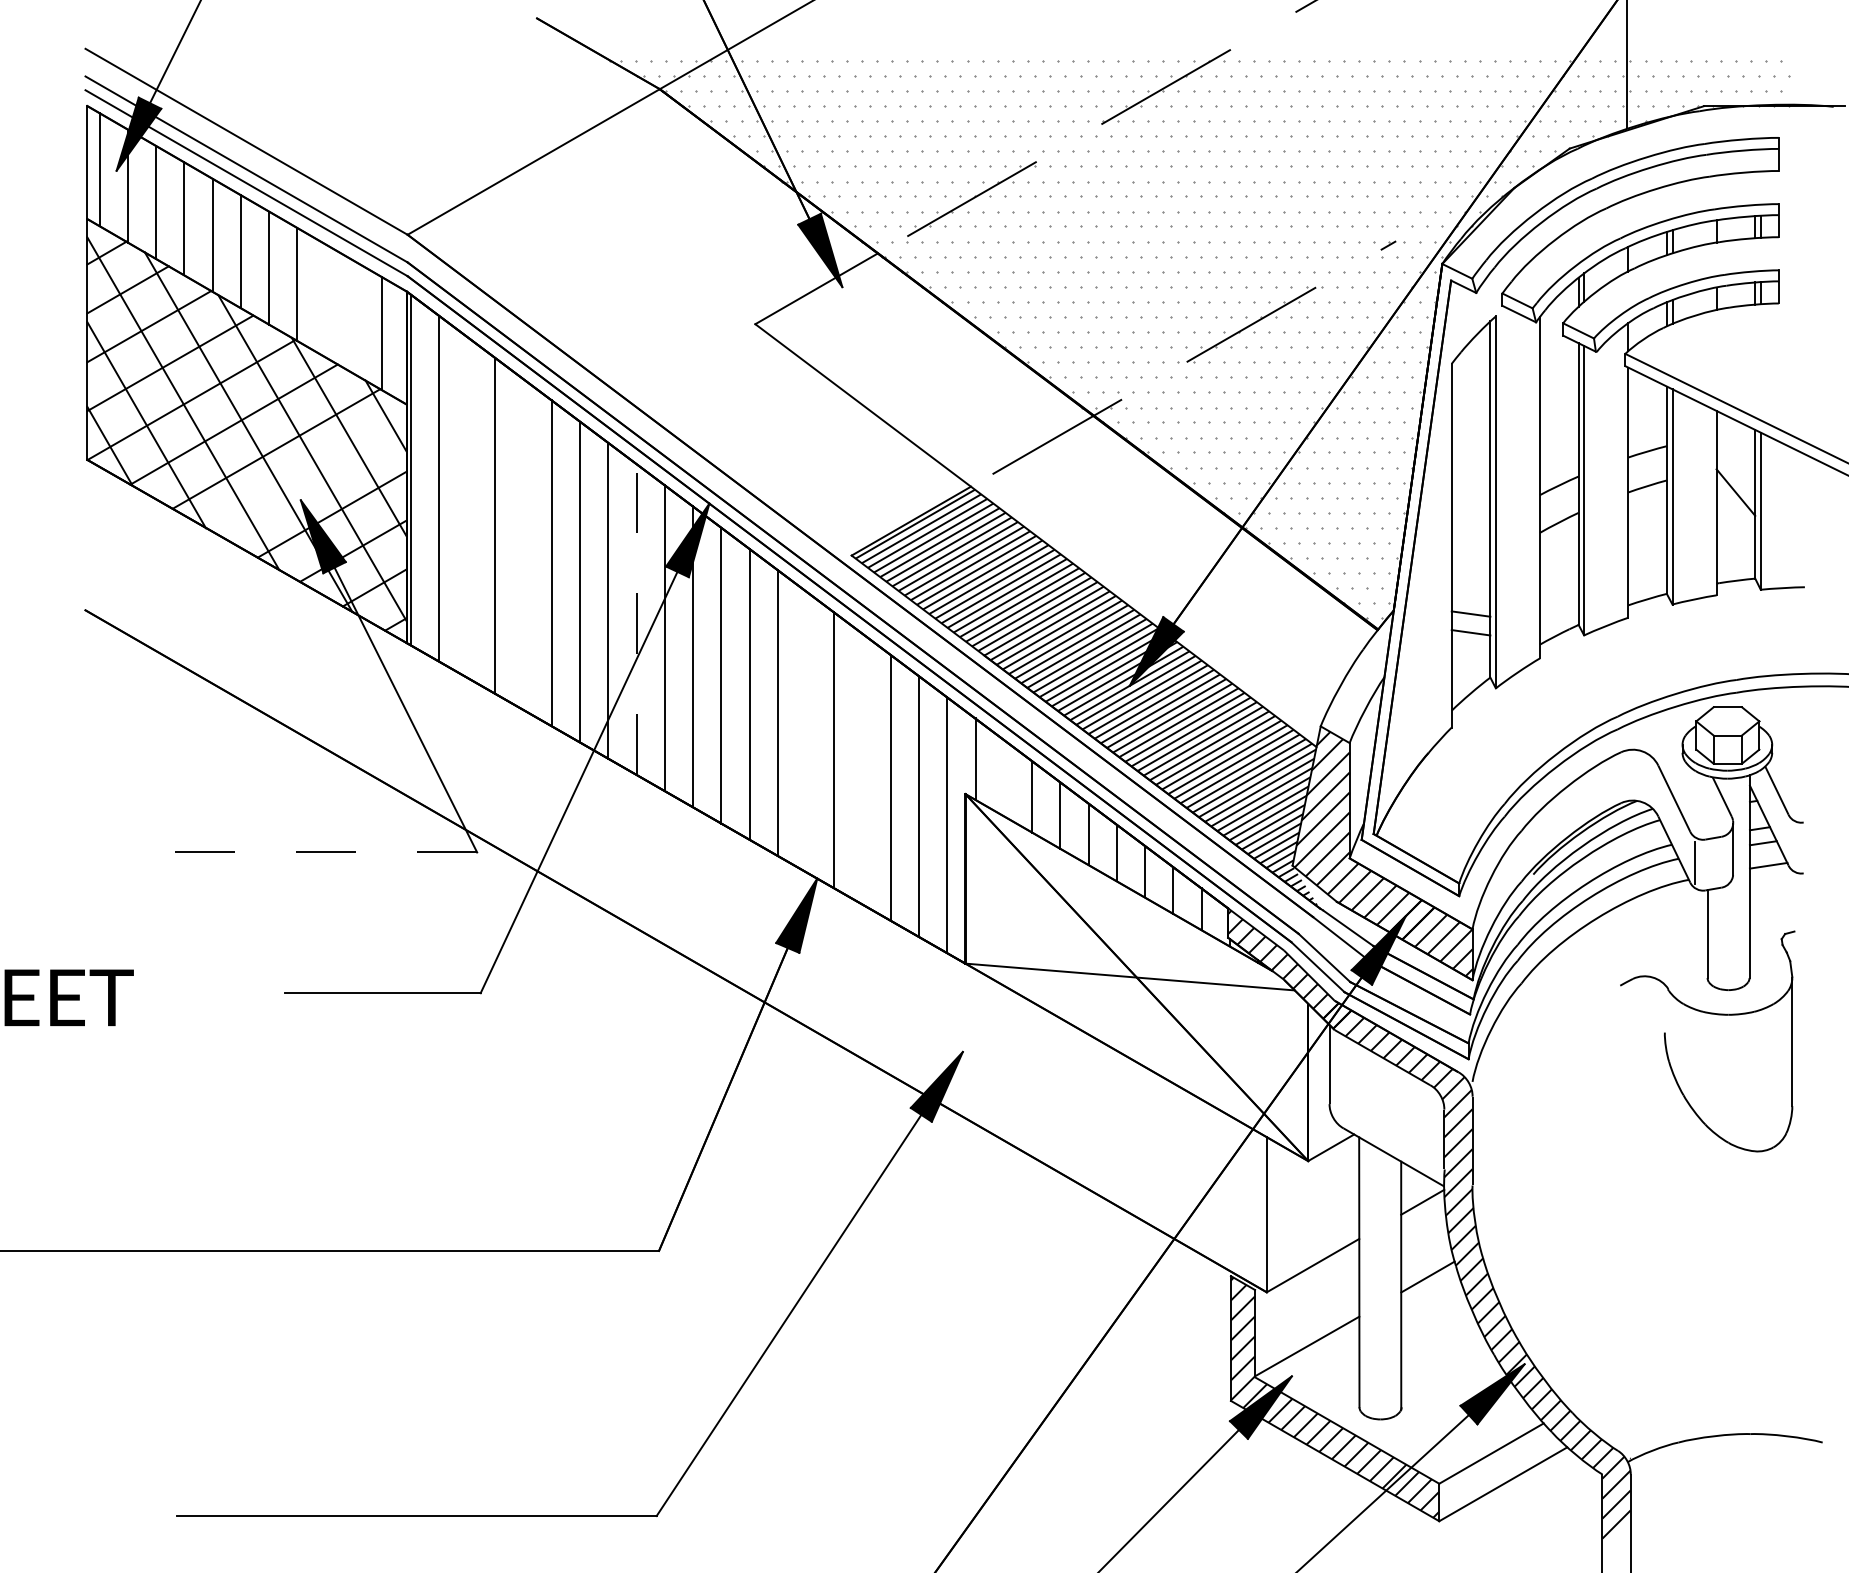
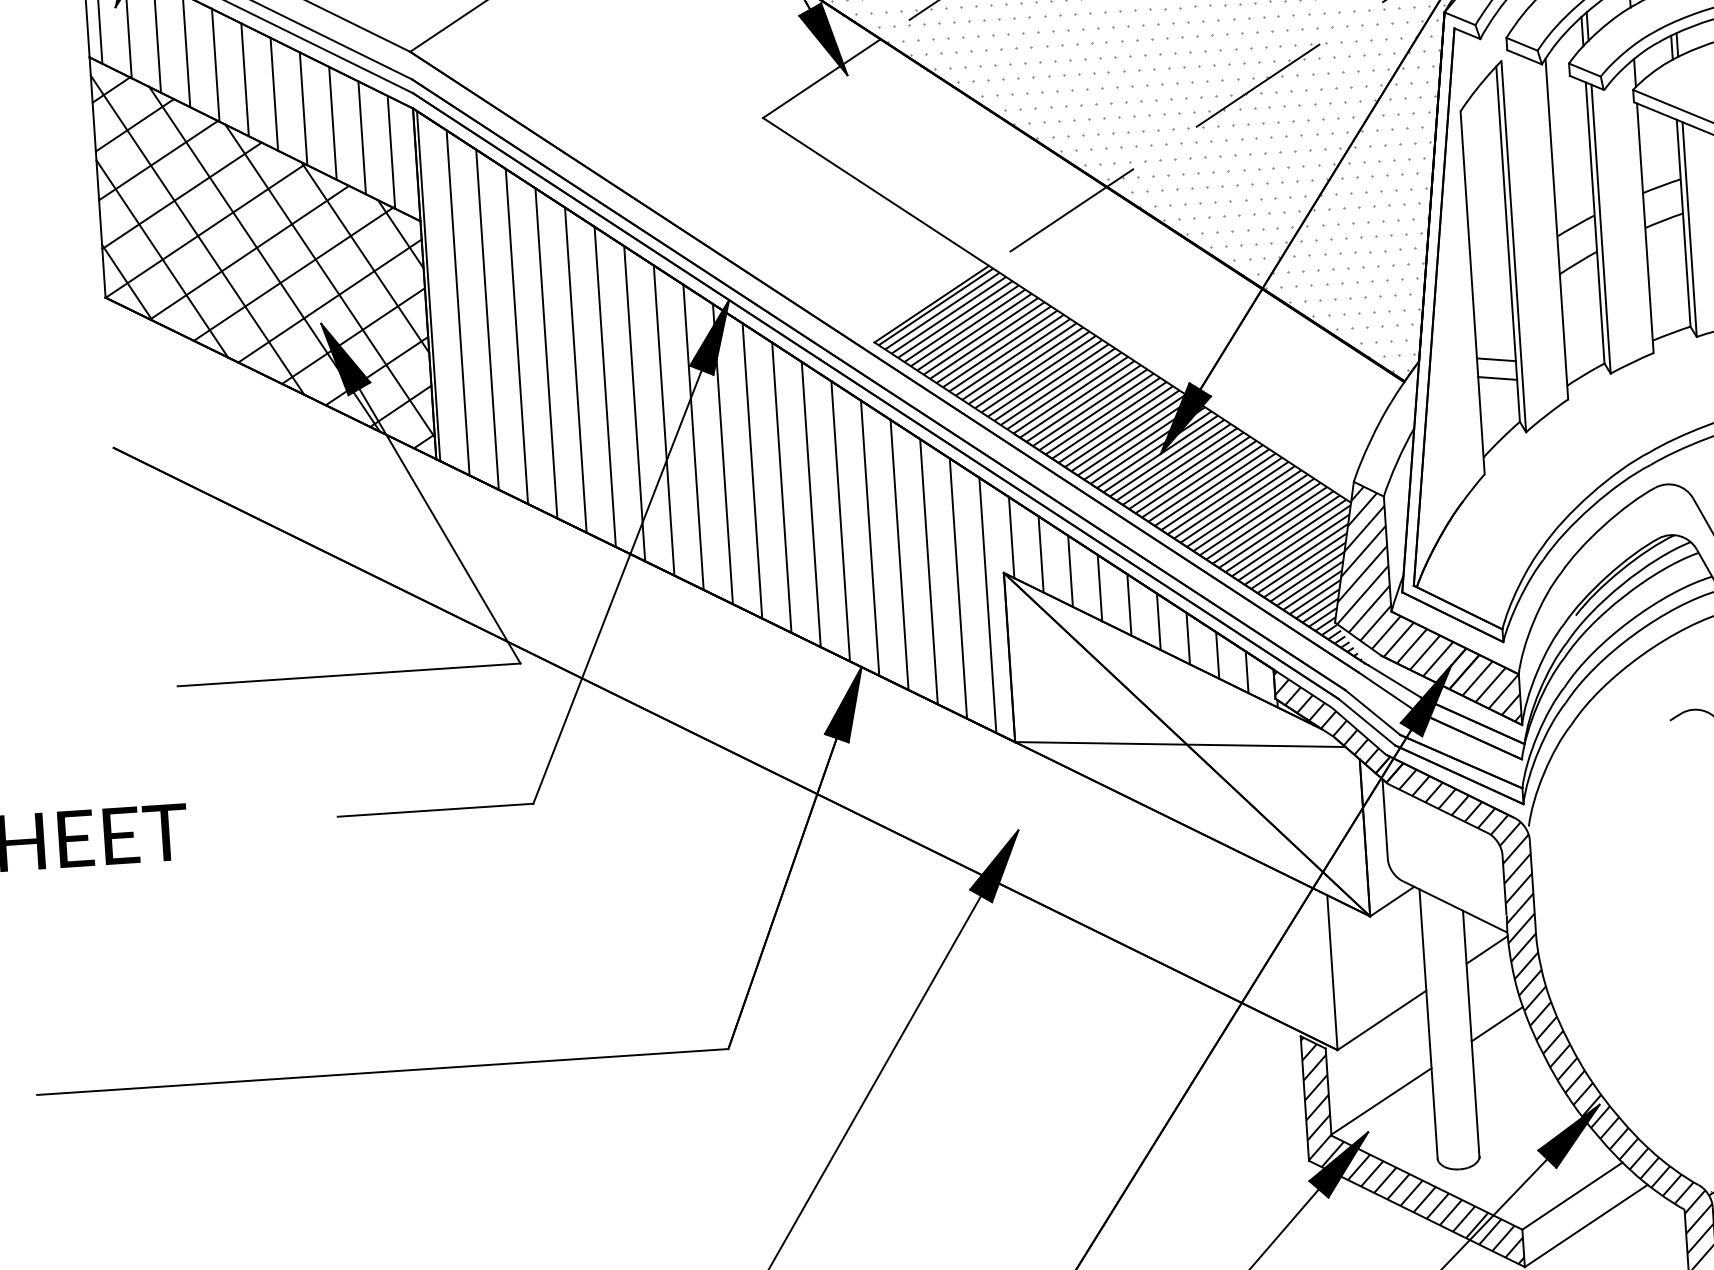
line: (325, 300) -> (332, 122), added
line: (354, 316) -> (362, 136), added
line: (310, 477) -> (329, 300), added
line: (467, 506) -> (487, 318), added
line: (523, 544) -> (546, 353), added
line: (636, 618) -> (663, 419), dashed -> solid
line: (806, 731) -> (841, 521), added
line: (862, 768) -> (899, 554), added
line: (1003, 778) -> (1040, 554), added
line: (305, 852) -> (349, 674), dashed -> solid

